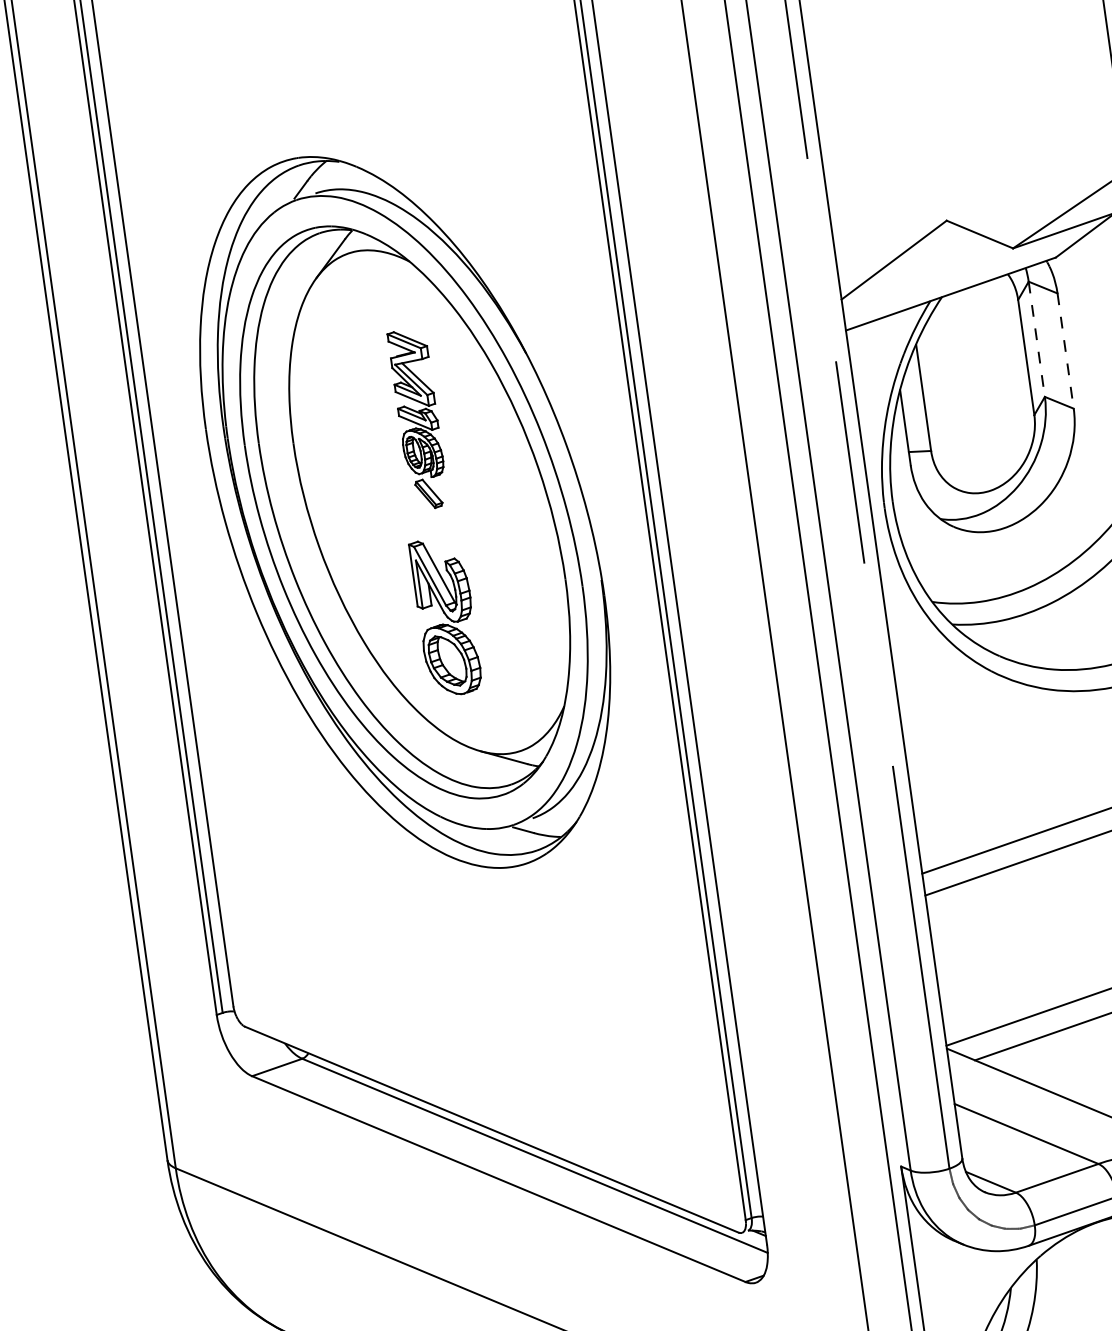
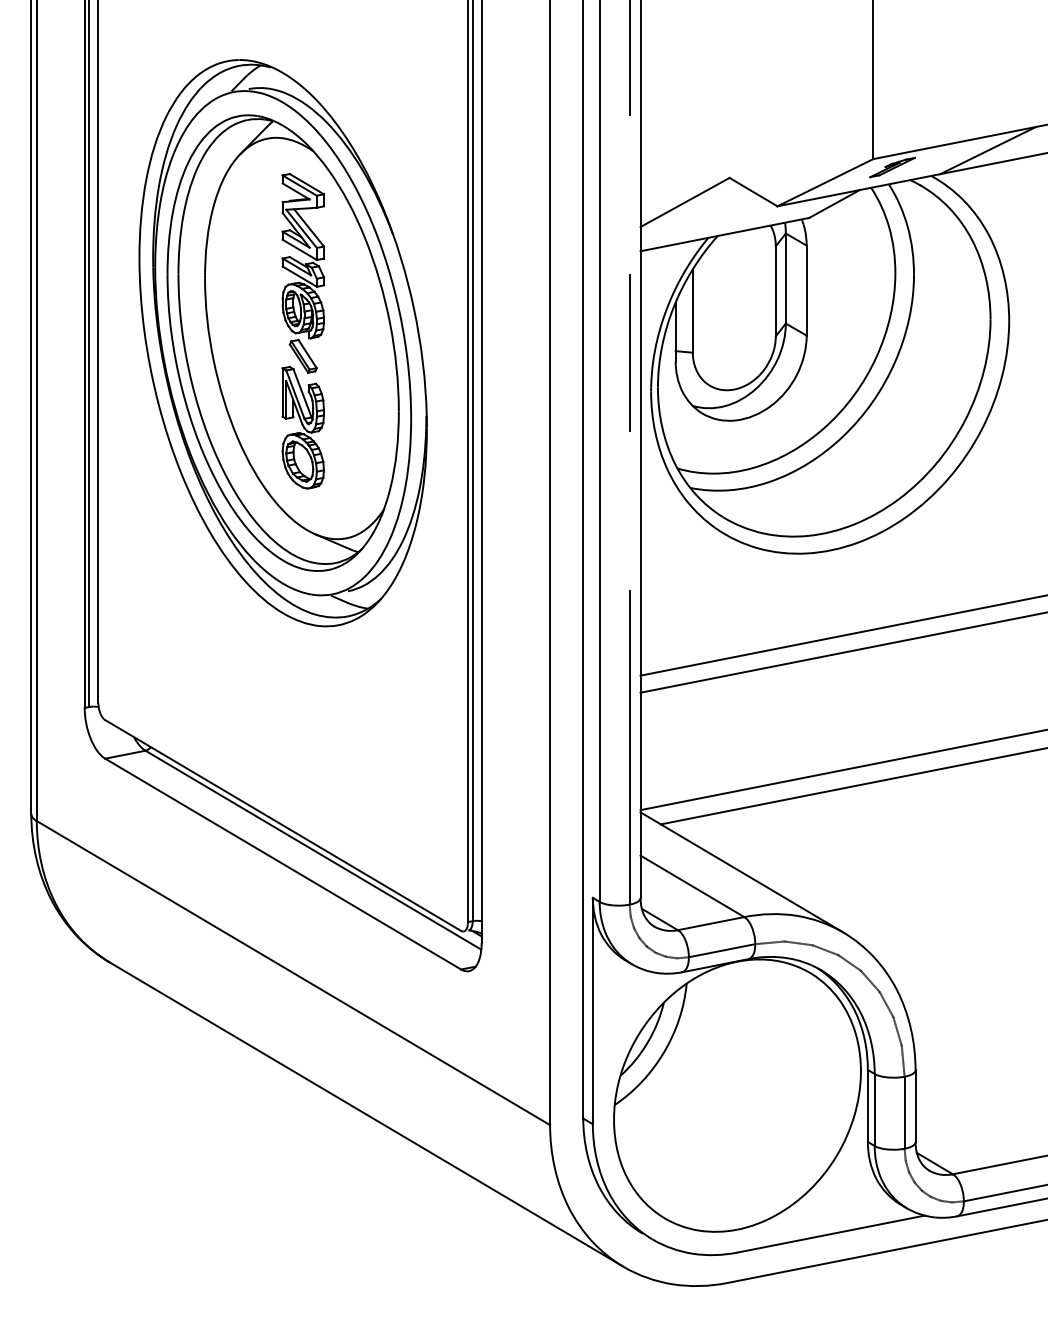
line: (1036, 340) -> (785, 279), dashed -> solid
line: (1065, 352) -> (806, 291), dashed -> solid
part: (418, 419) -> (303, 273), size x1.43

